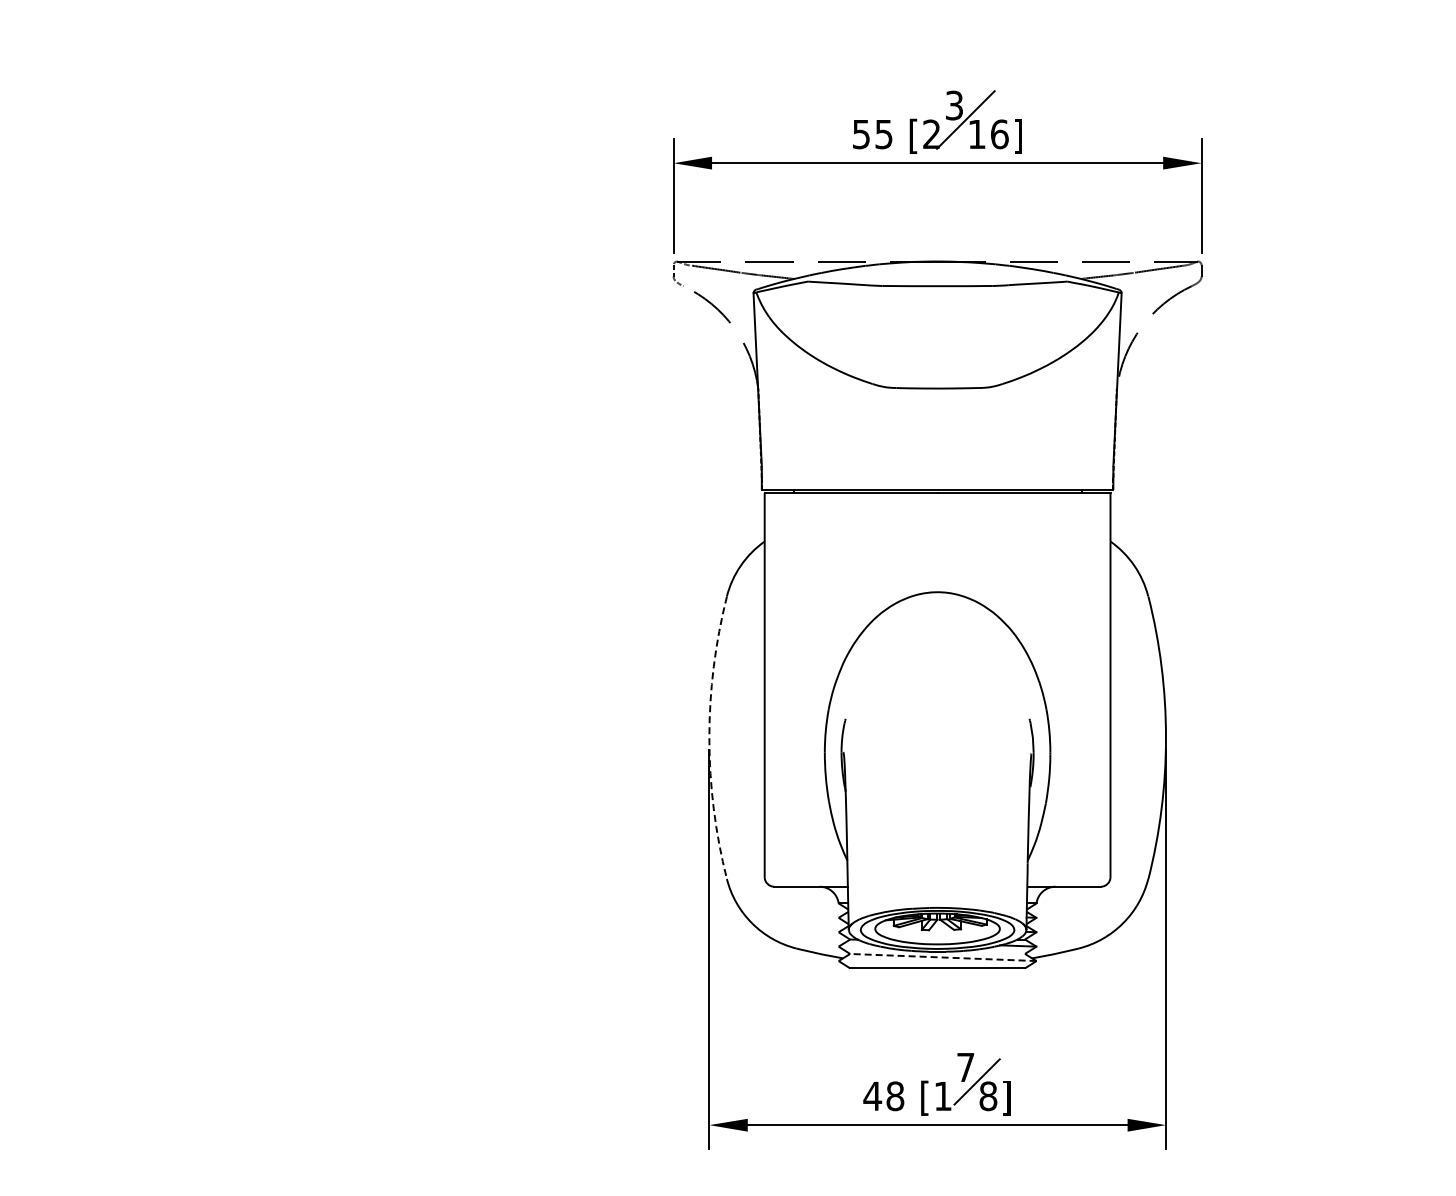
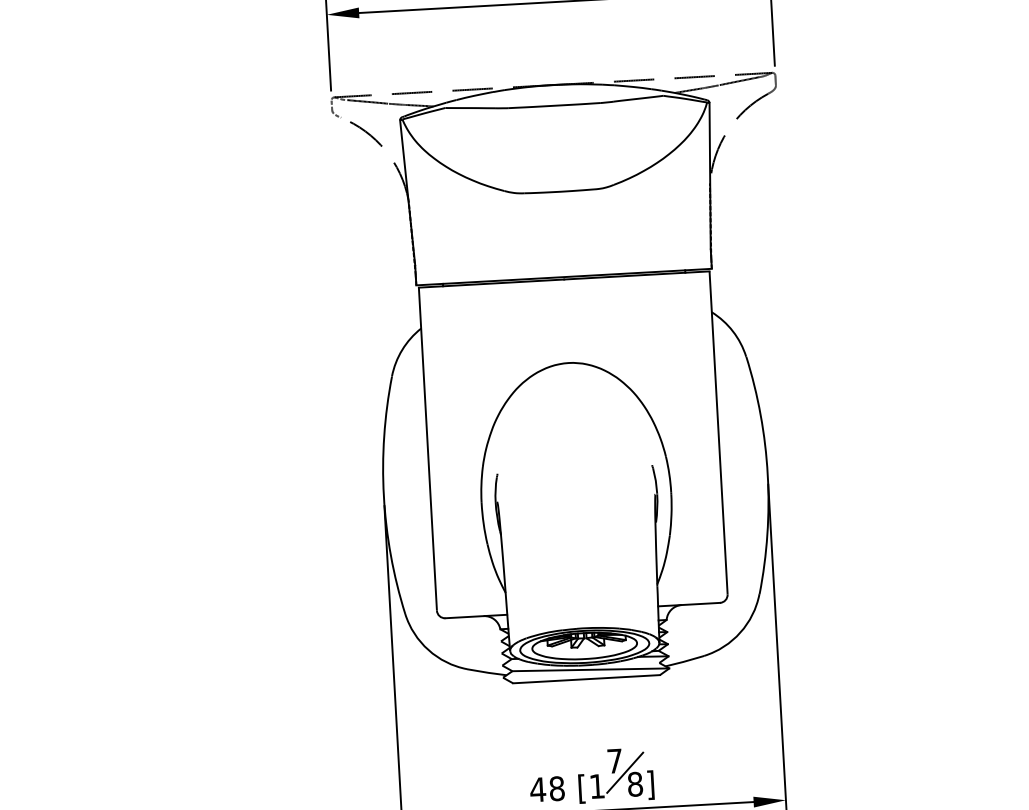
arc: (709, 737) -> (383, 495), dashed -> solid
line: (942, 957) -> (590, 669), dashed -> solid

